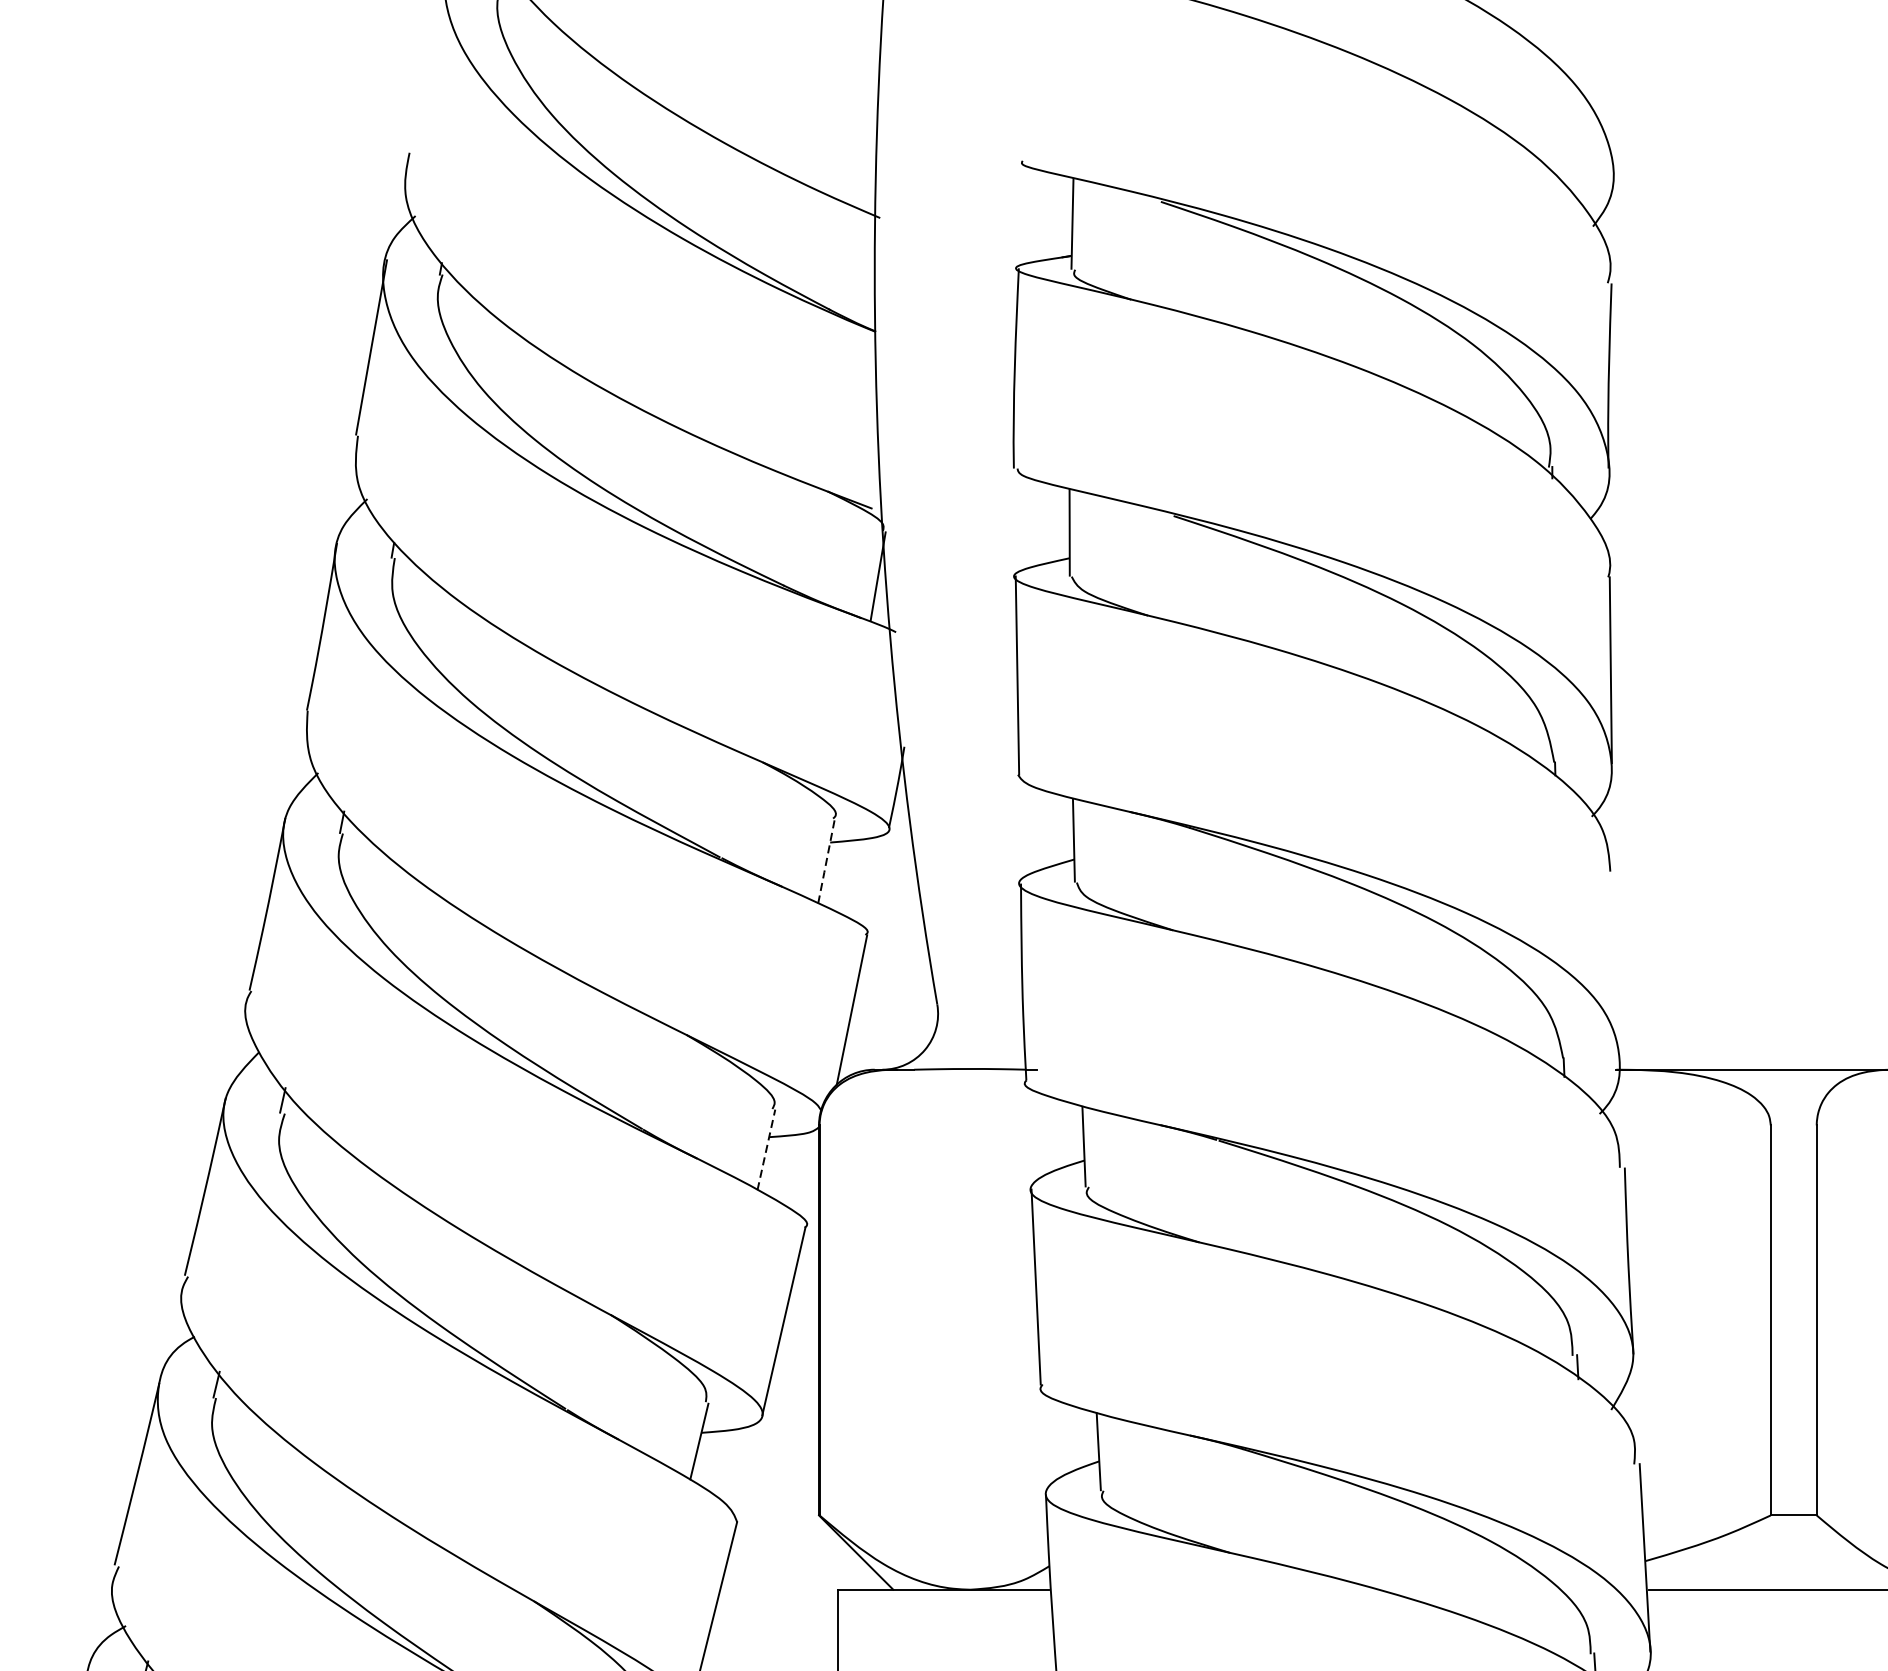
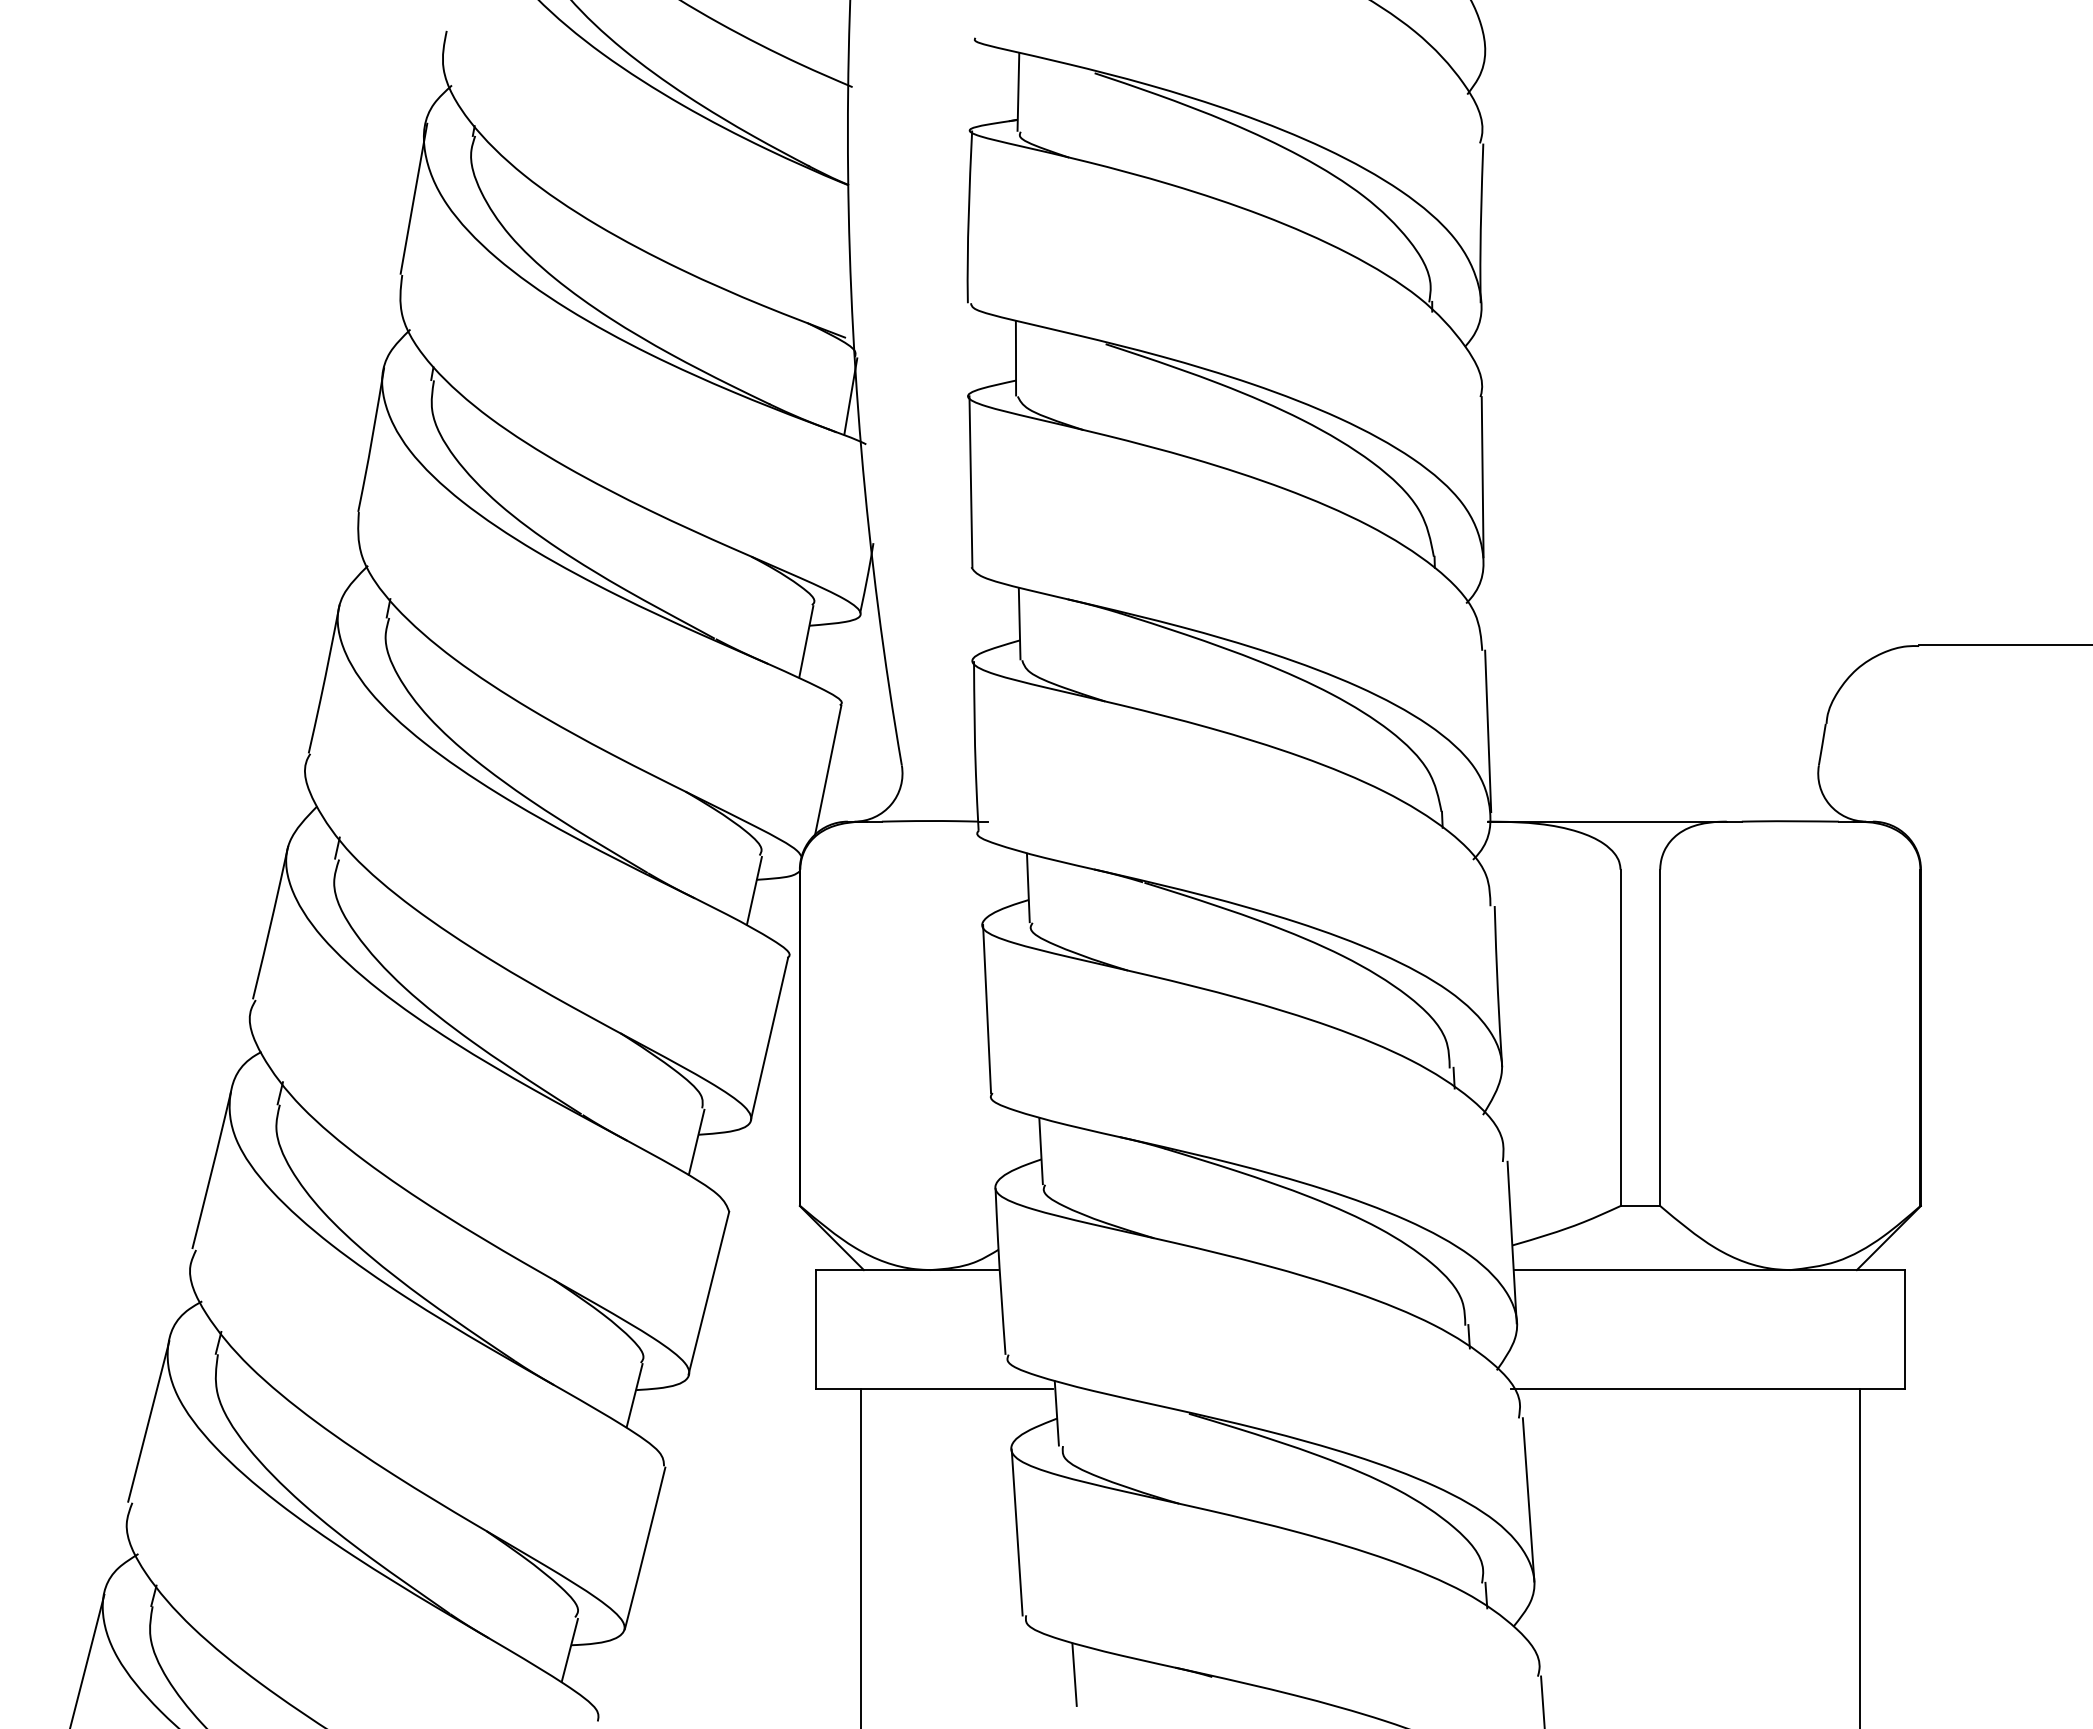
line: (826, 860) -> (806, 641), dashed -> solid
line: (1617, 965) -> (1488, 731), added
line: (766, 1149) -> (754, 890), dashed -> solid

